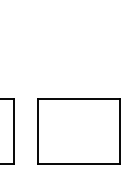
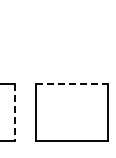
line: (78, 99) -> (71, 84), solid -> dashed
line: (13, 132) -> (14, 113), solid -> dashed

